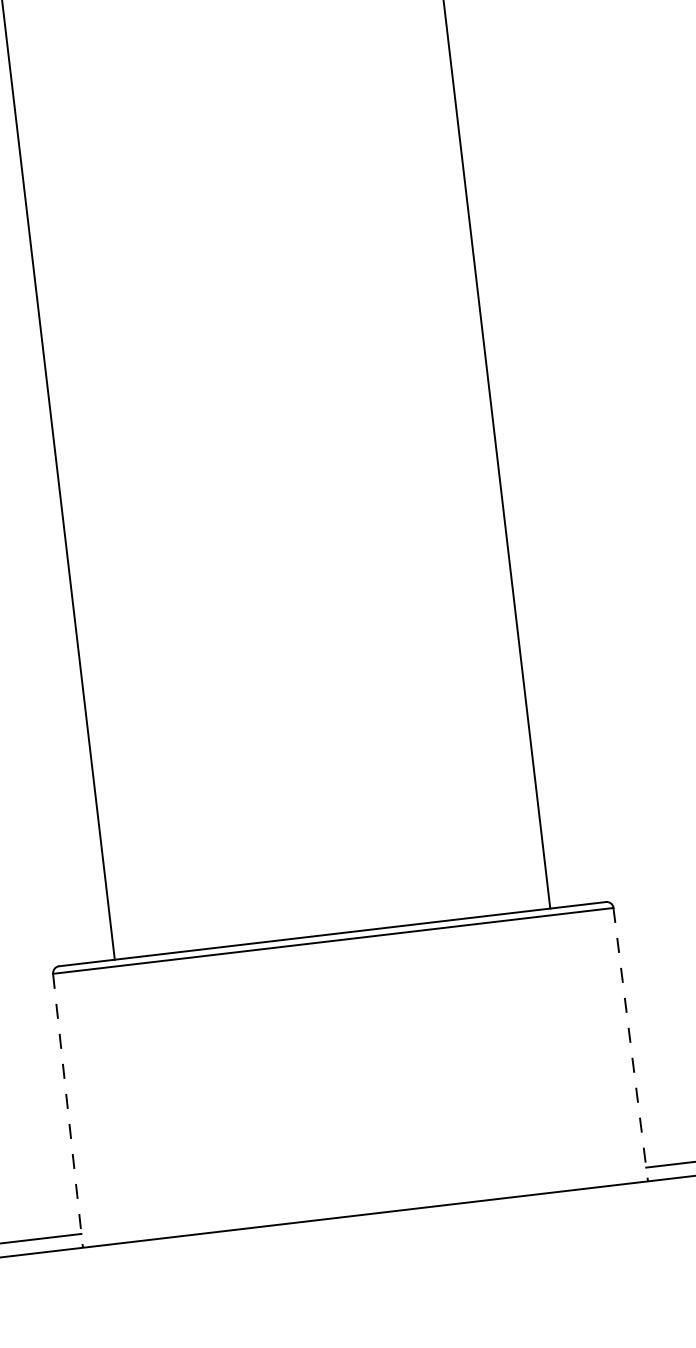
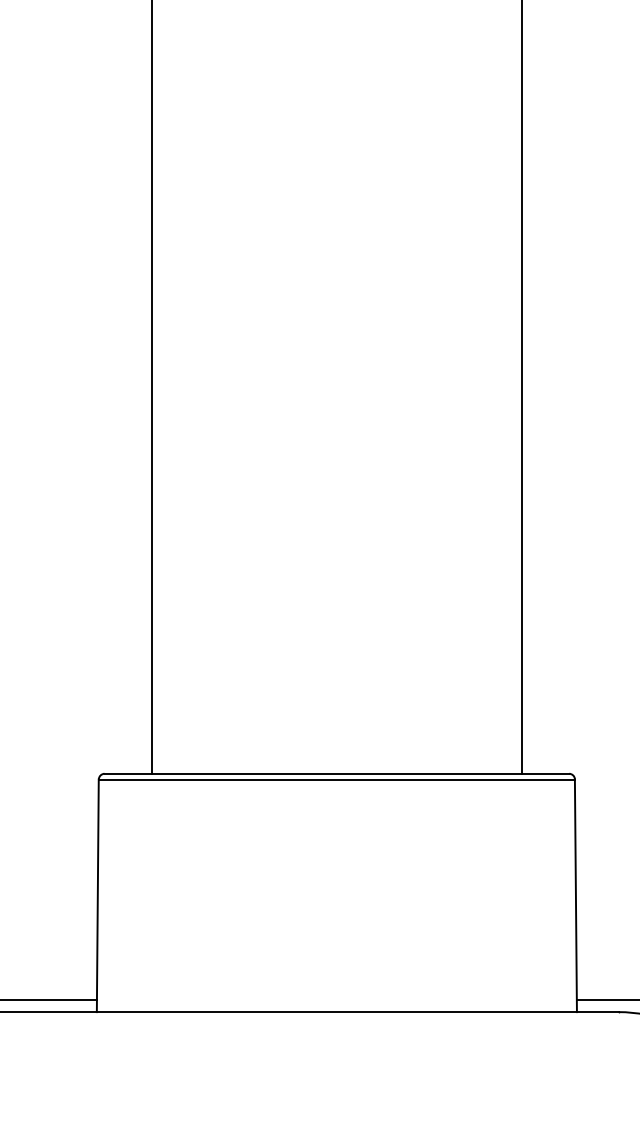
line: (630, 1045) -> (575, 896), dashed -> solid
line: (67, 1111) -> (97, 896), dashed -> solid

